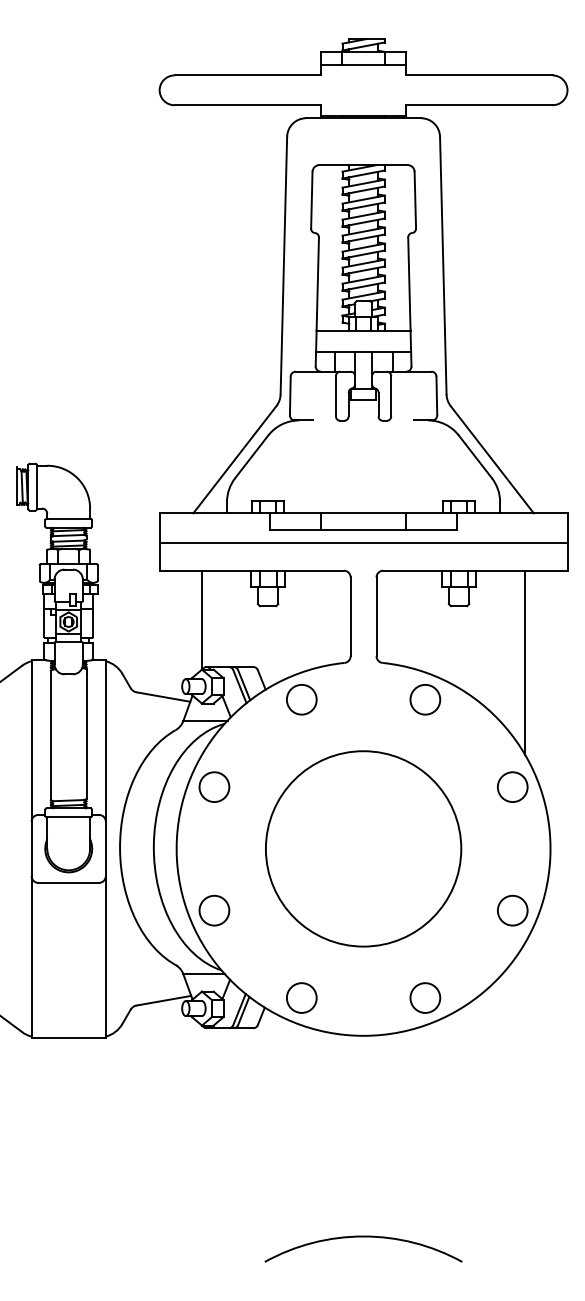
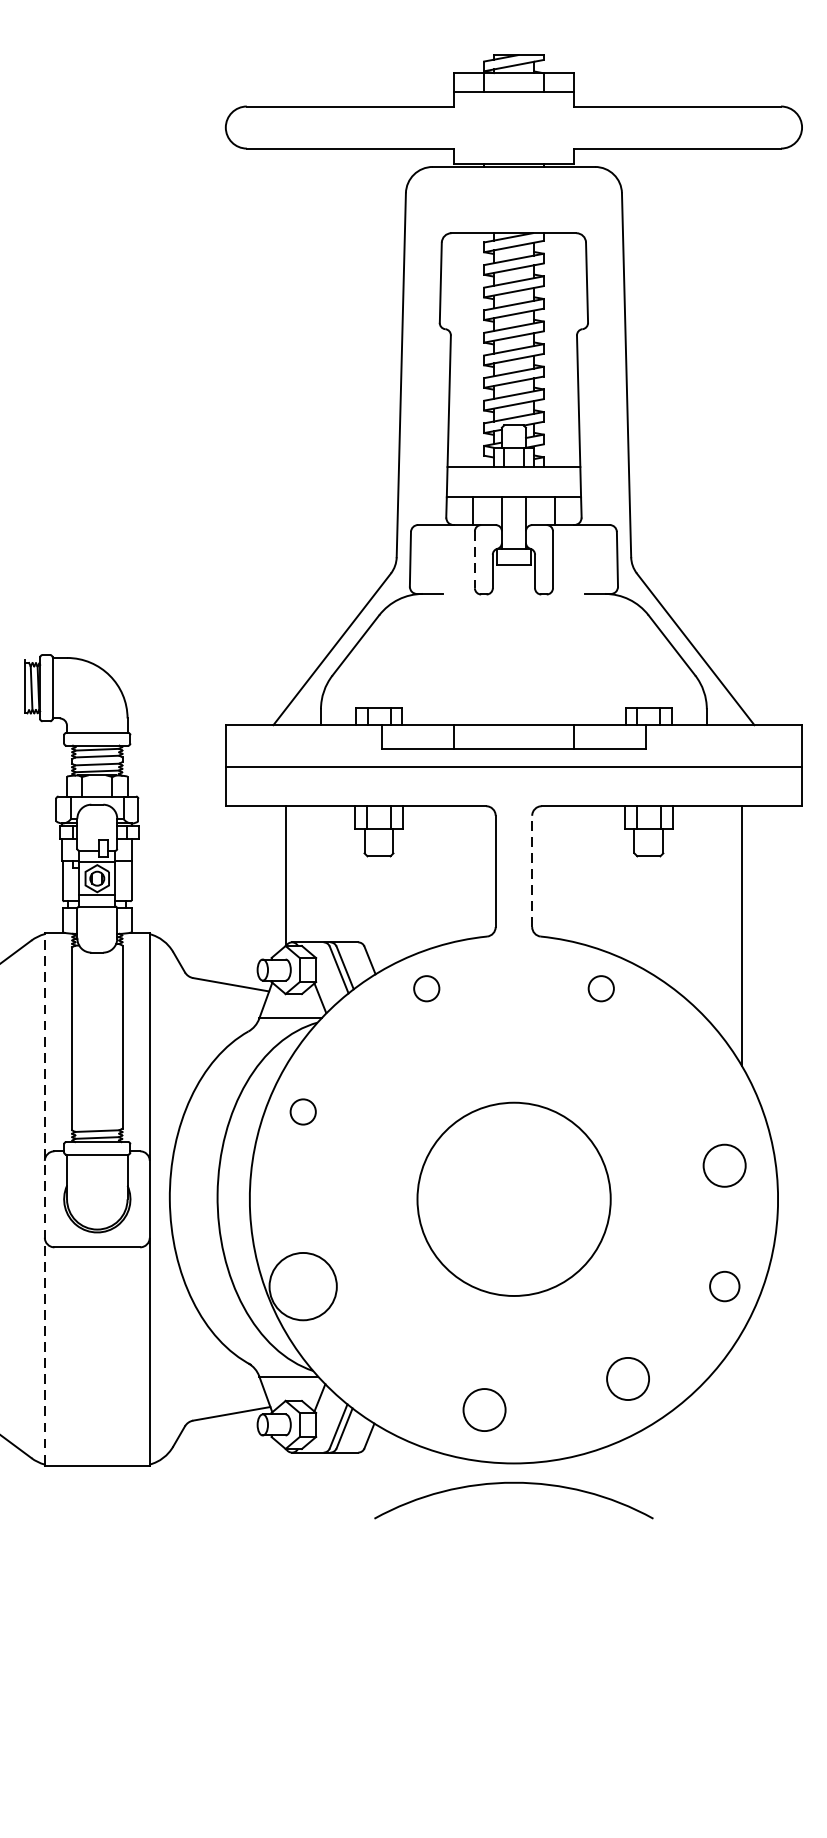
line: (335, 396) -> (474, 560), solid -> dashed
line: (376, 616) -> (532, 870), solid -> dashed
circle: (301, 699) -> (426, 988), size x0.6
circle: (425, 699) -> (601, 988), size x0.6
circle: (214, 786) -> (303, 1111), size x0.6
circle: (512, 786) -> (724, 1164), moved
line: (31, 848) -> (44, 1198), solid -> dashed
circle: (363, 848) -> (513, 1198), size x0.7
circle: (214, 910) -> (303, 1286), size x1.6
circle: (512, 910) -> (724, 1286), size x0.7
circle: (301, 997) -> (484, 1409), moved
circle: (425, 997) -> (628, 1378), moved
arc: (363, 1237) -> (513, 1484), moved

